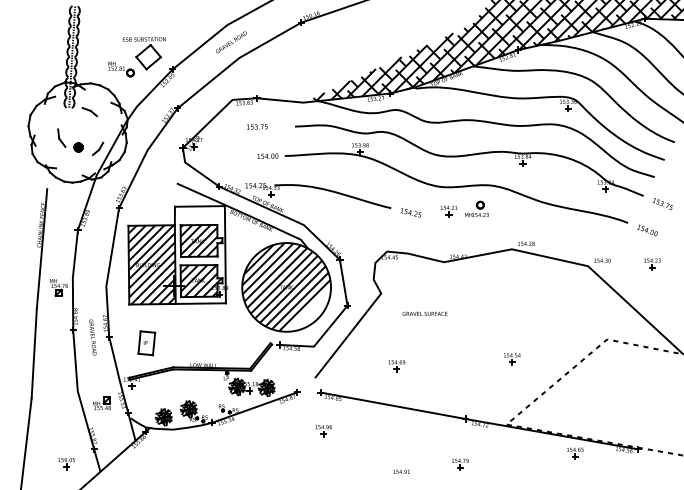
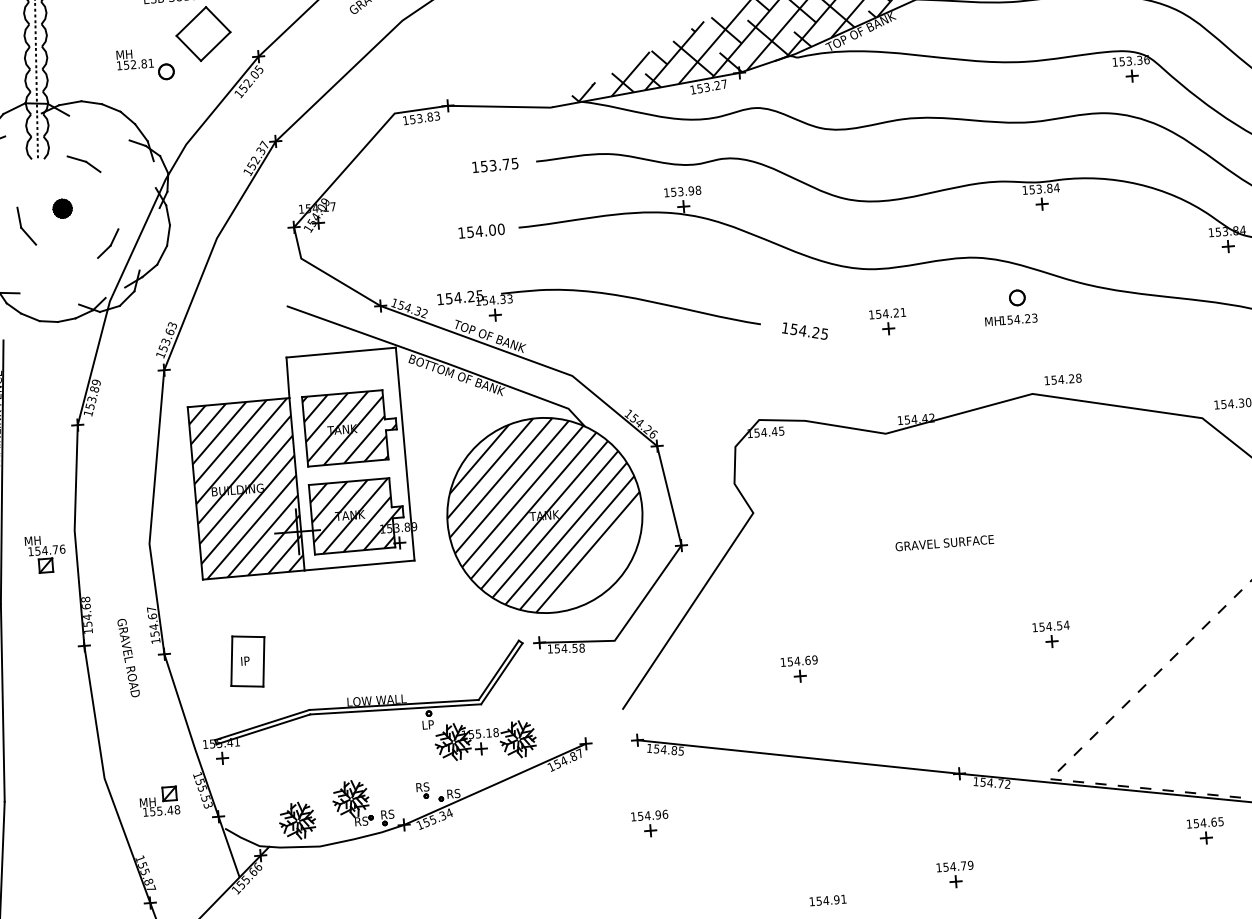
text: (257, 126) -> (495, 164), moved
part: (78, 147) -> (62, 208), moved
part: (476, 208) -> (1009, 305), moved
text: (424, 313) -> (943, 542), moved

